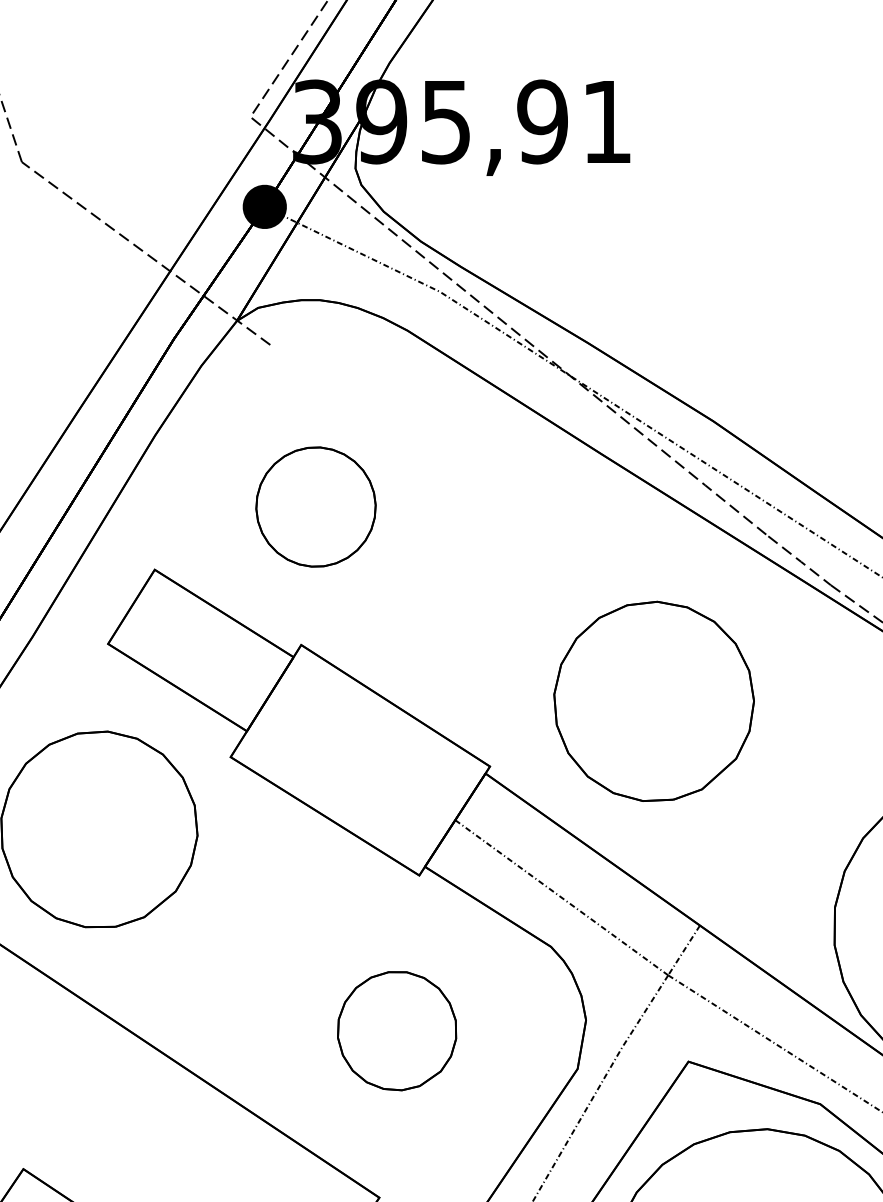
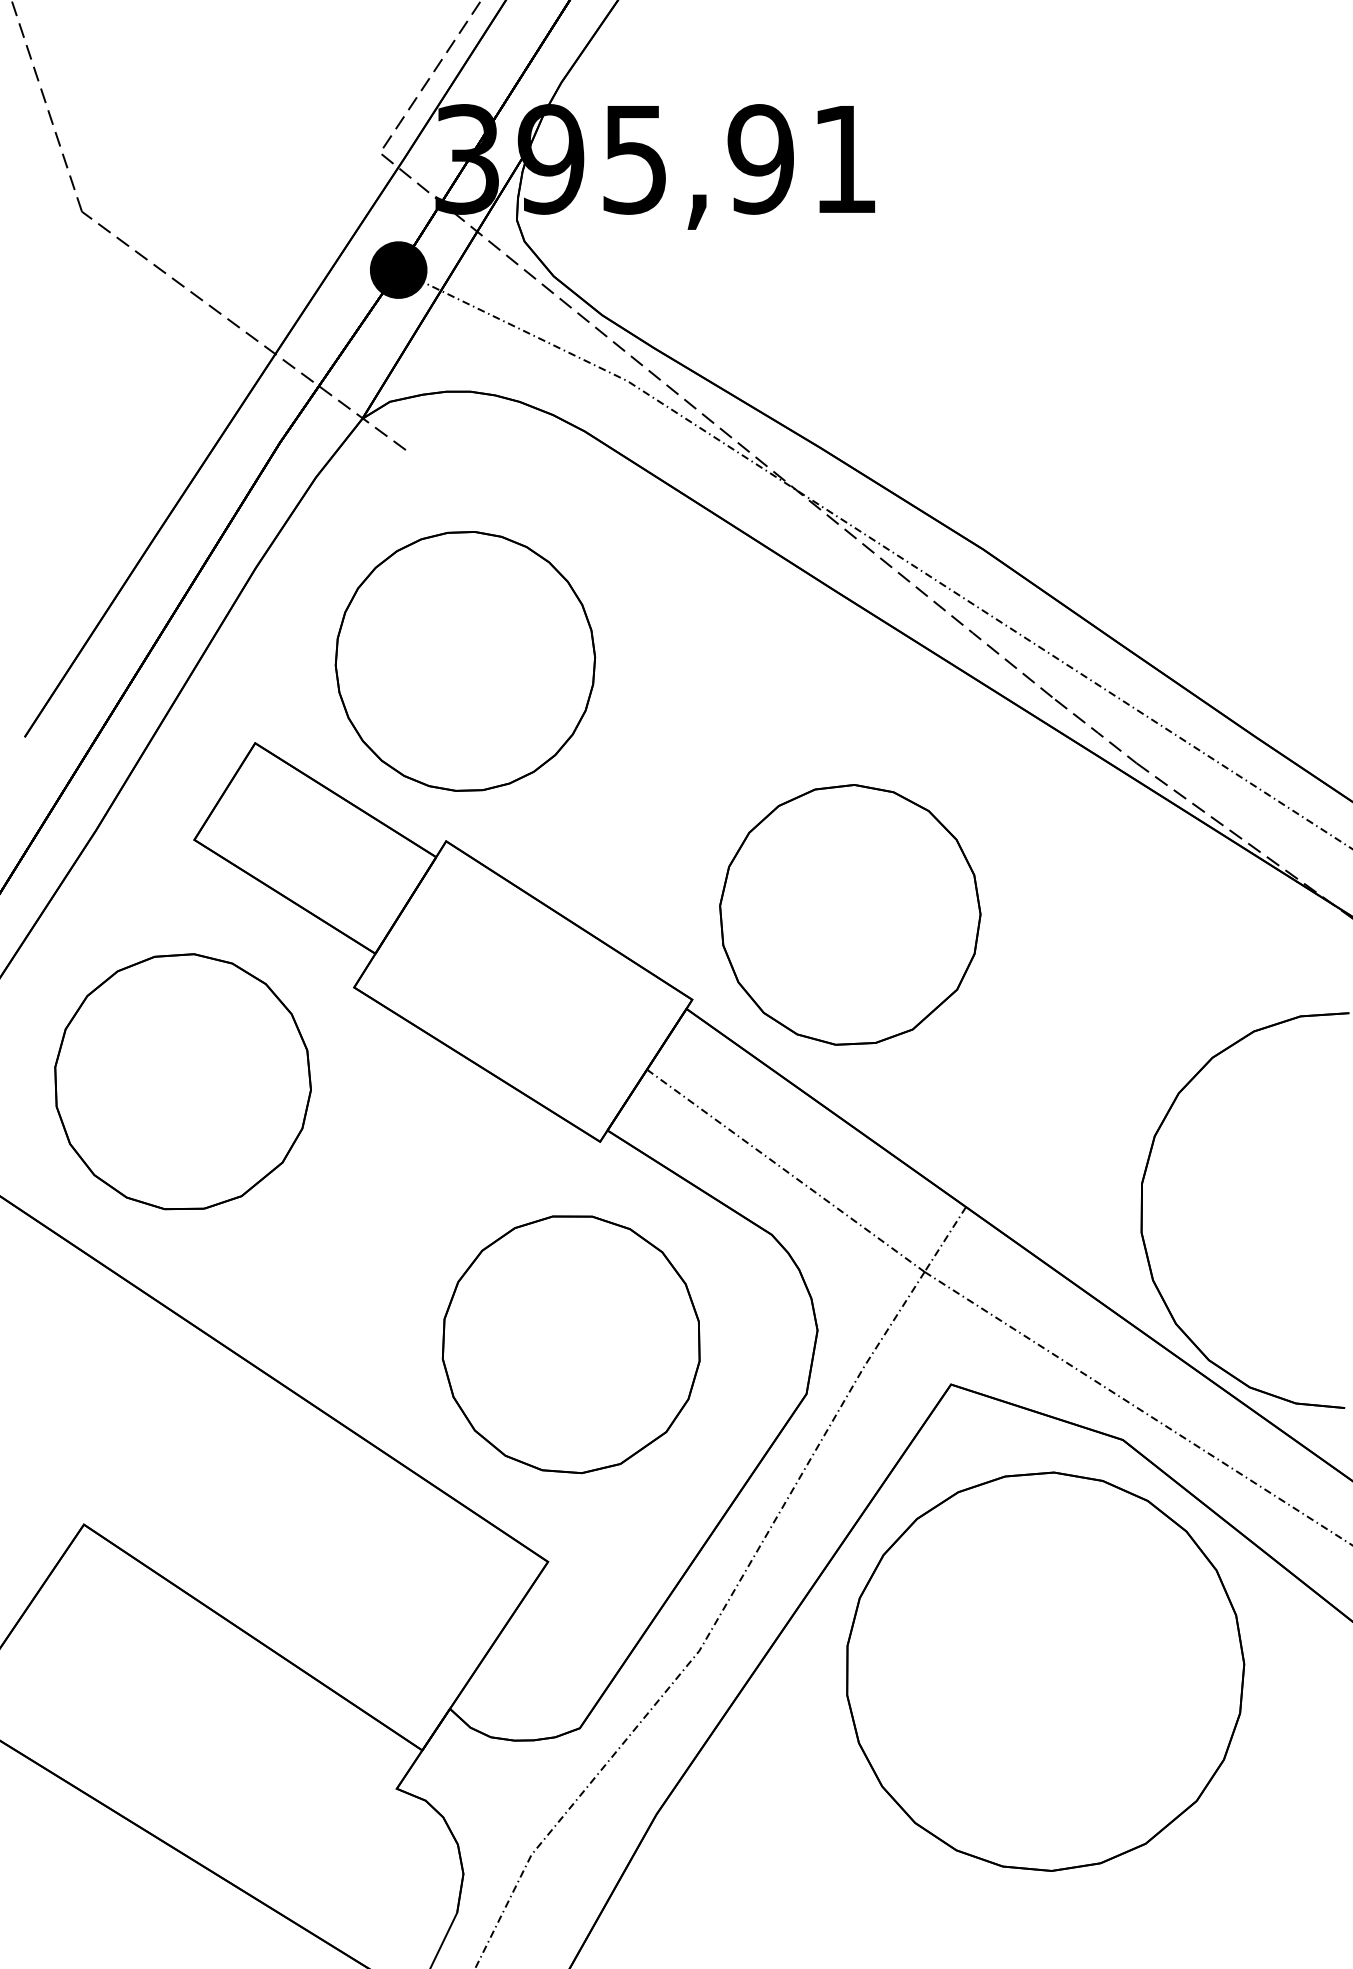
part: (316, 507) -> (465, 661), size x1.67
part: (654, 701) -> (850, 914), moved
part: (396, 1030) -> (570, 1344), size x1.67

